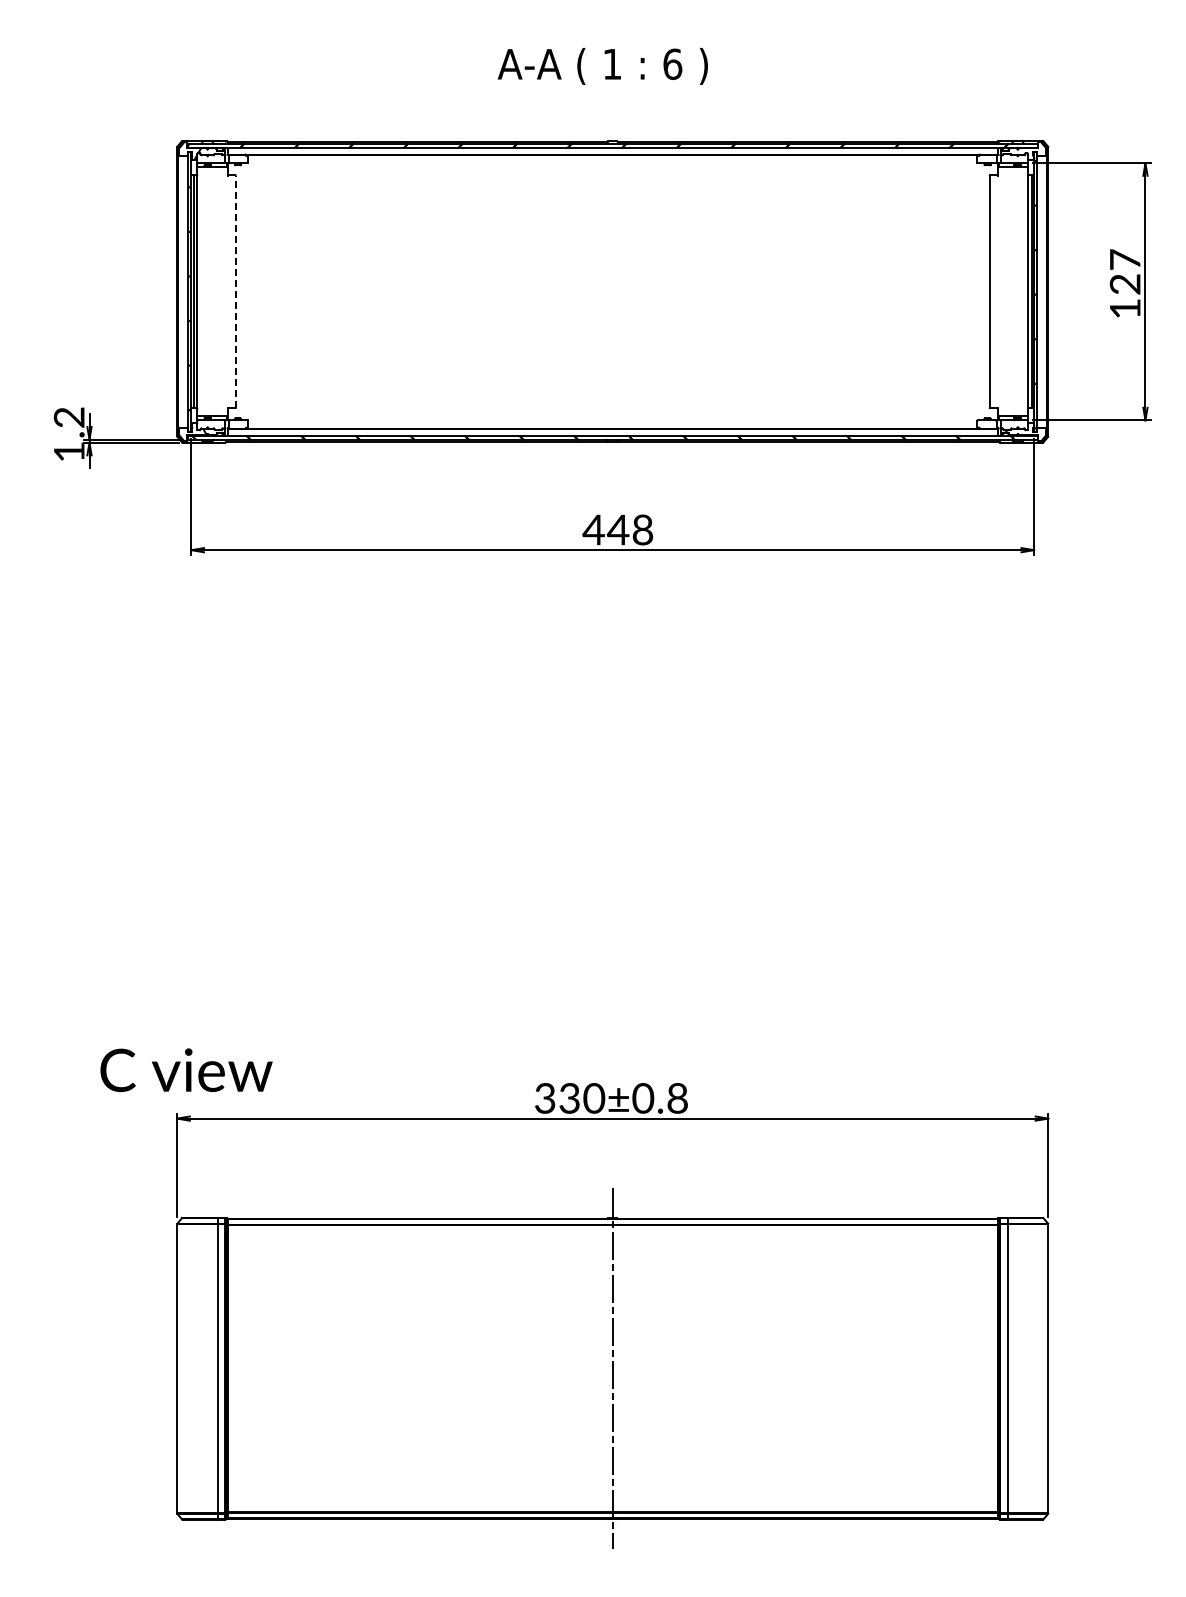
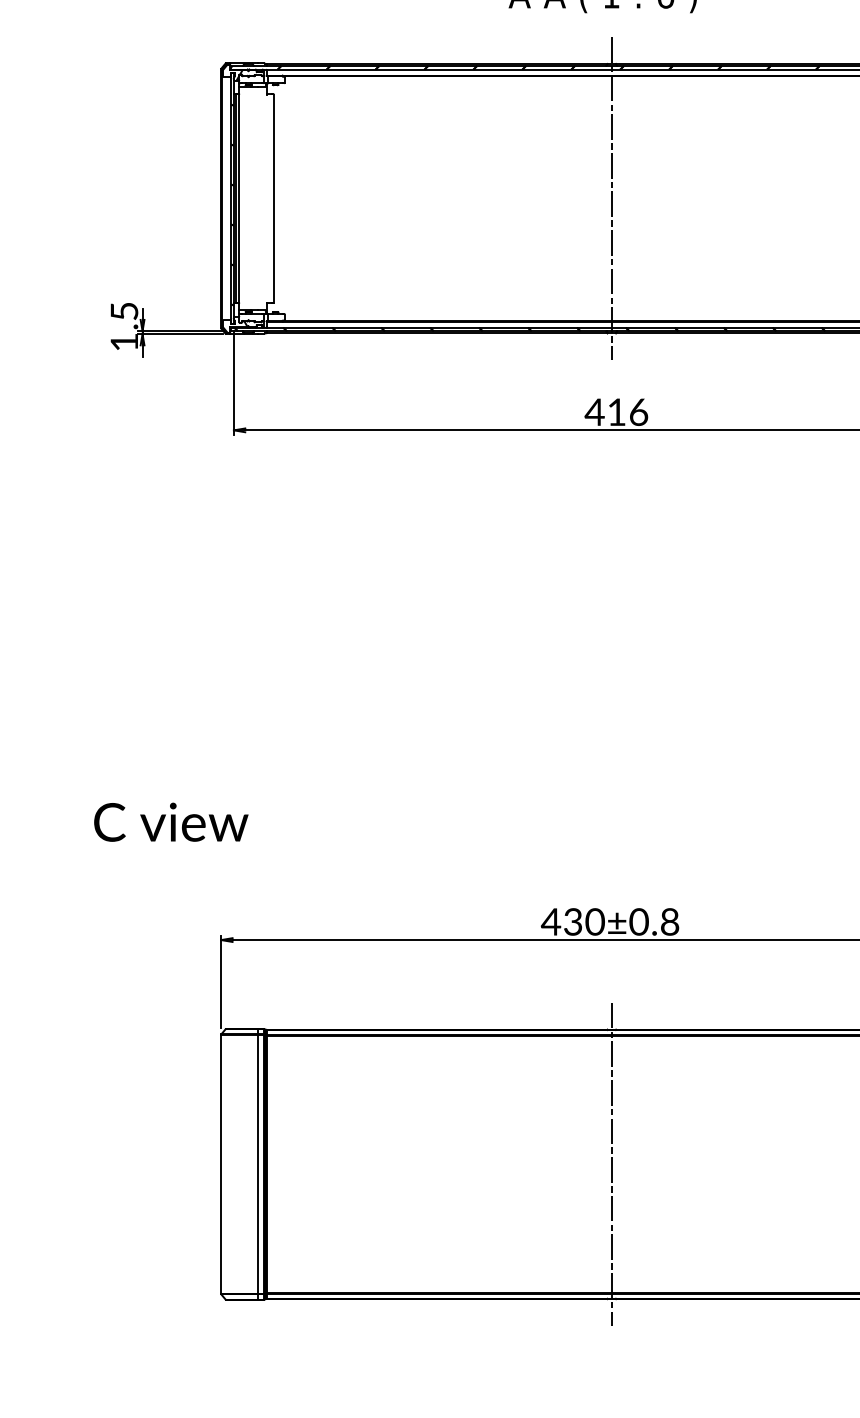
line: (235, 291) -> (273, 198), dashed -> solid
line: (612, 291) -> (611, 198), added
text: (68, 417) -> (123, 311), 1.2 -> 1.5
text: (629, 529) -> (626, 411), 448 -> 416
text: (186, 1070) -> (171, 822), moved
text: (544, 1098) -> (550, 922), 330±0.8 -> 430±0.8

